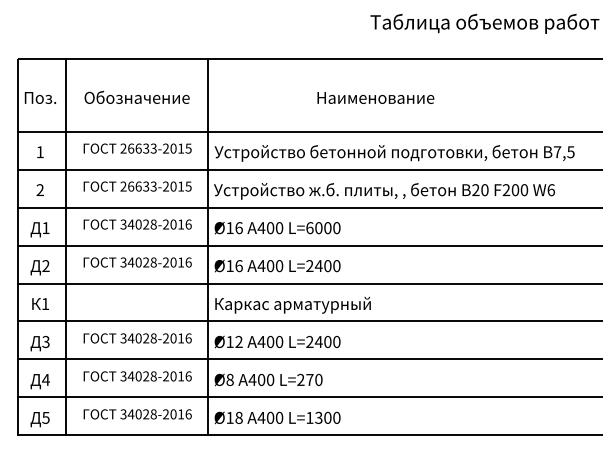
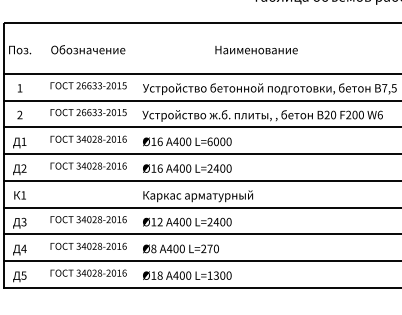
line: (65, 247) -> (37, 155), removed
line: (207, 247) -> (137, 155), removed

